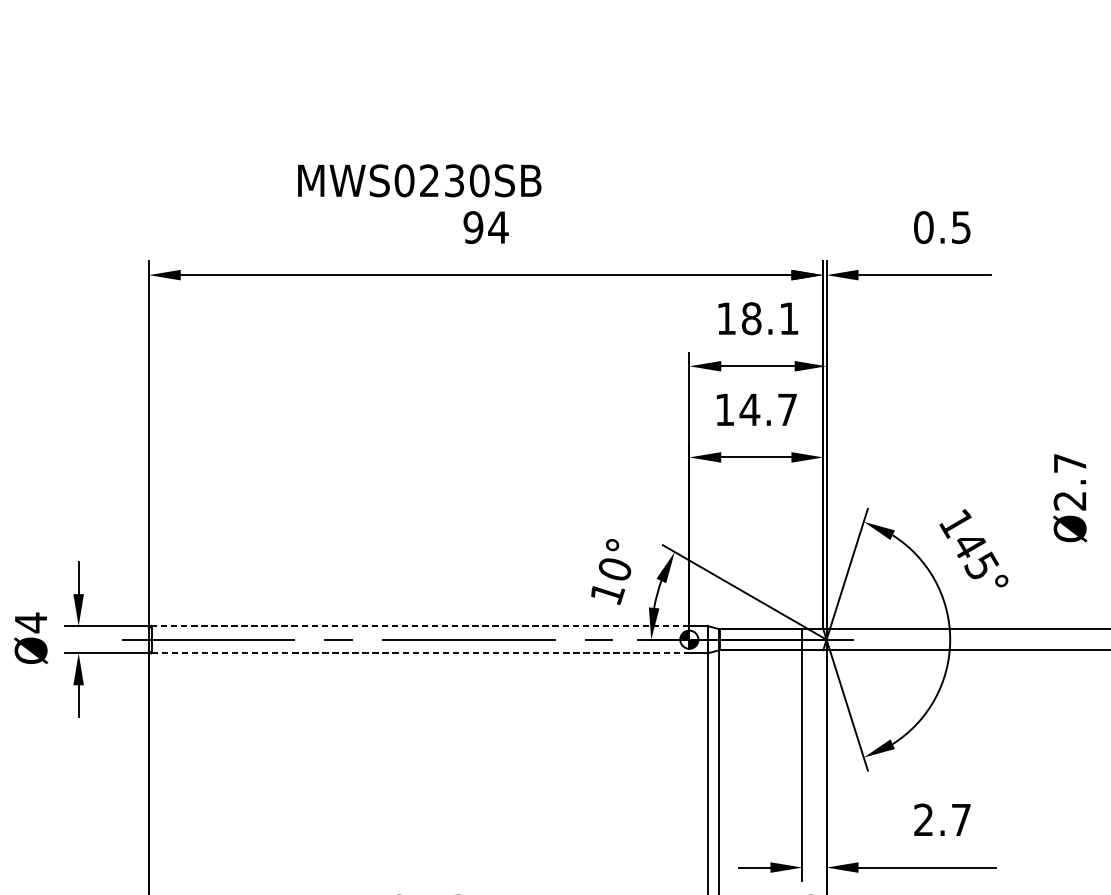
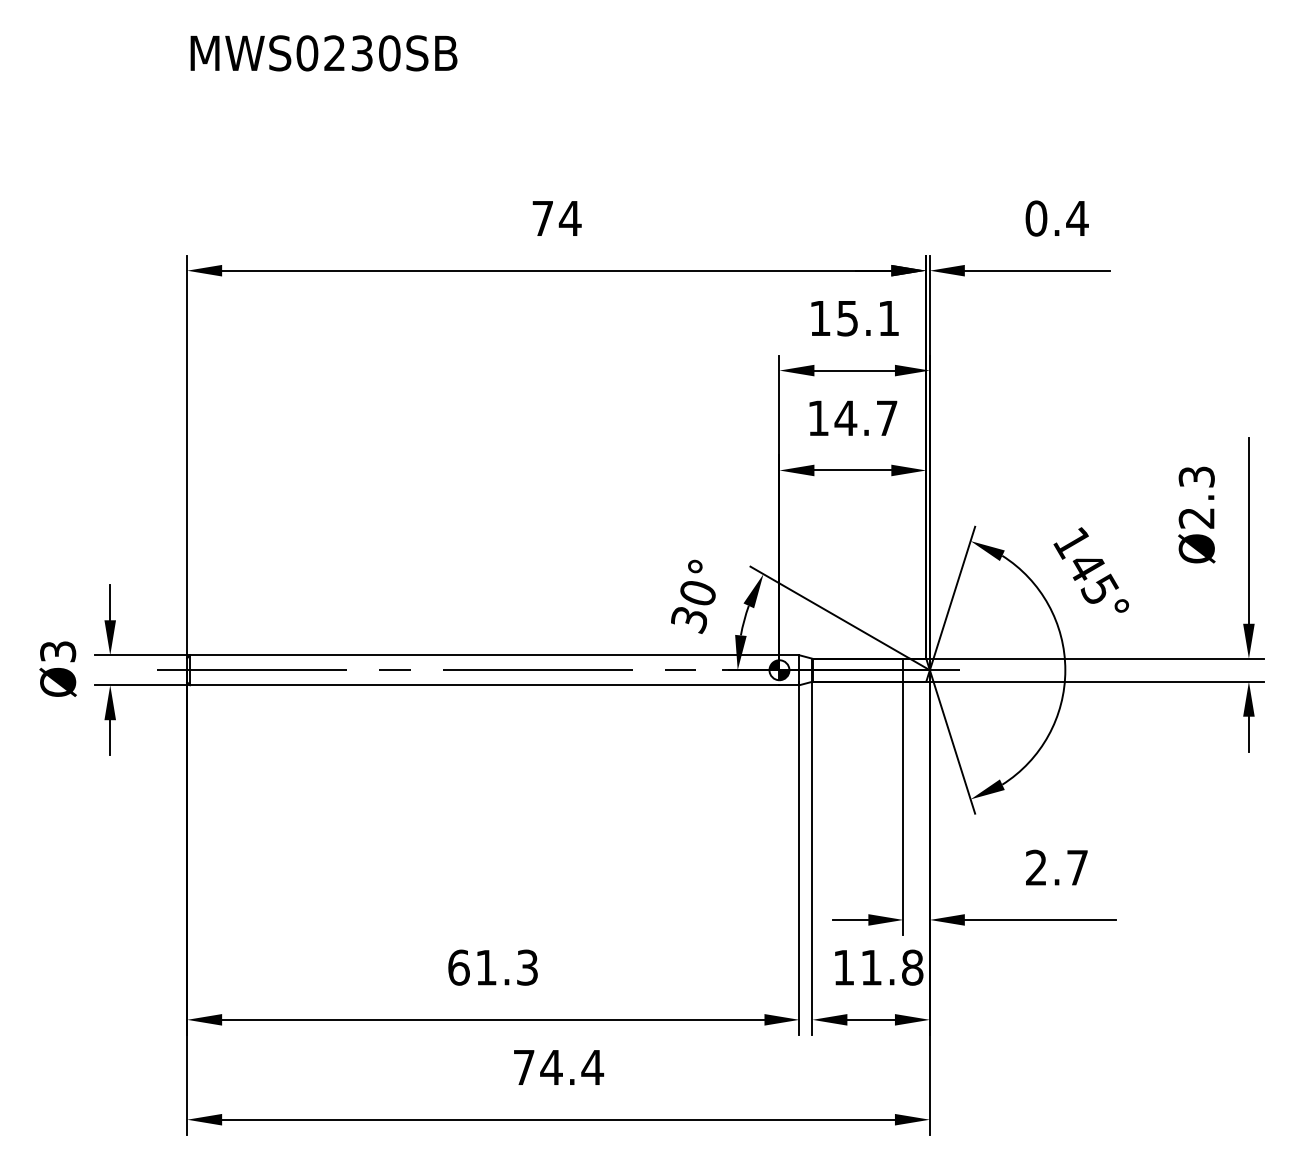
text: (419, 180) -> (323, 53), moved
text: (473, 227) -> (542, 218), 94 -> 74
text: (961, 227) -> (1077, 218), 0.5 -> 0.4
text: (751, 318) -> (847, 318), 18.1 -> 15.1
text: (1069, 462) -> (1196, 476), Ø2.7 -> Ø2.3
text: (608, 594) -> (690, 620), 10° -> 30°
text: (31, 622) -> (58, 651), Ø4 -> Ø3
line: (420, 626) -> (484, 655), dashed -> solid
line: (420, 653) -> (484, 685), dashed -> solid

